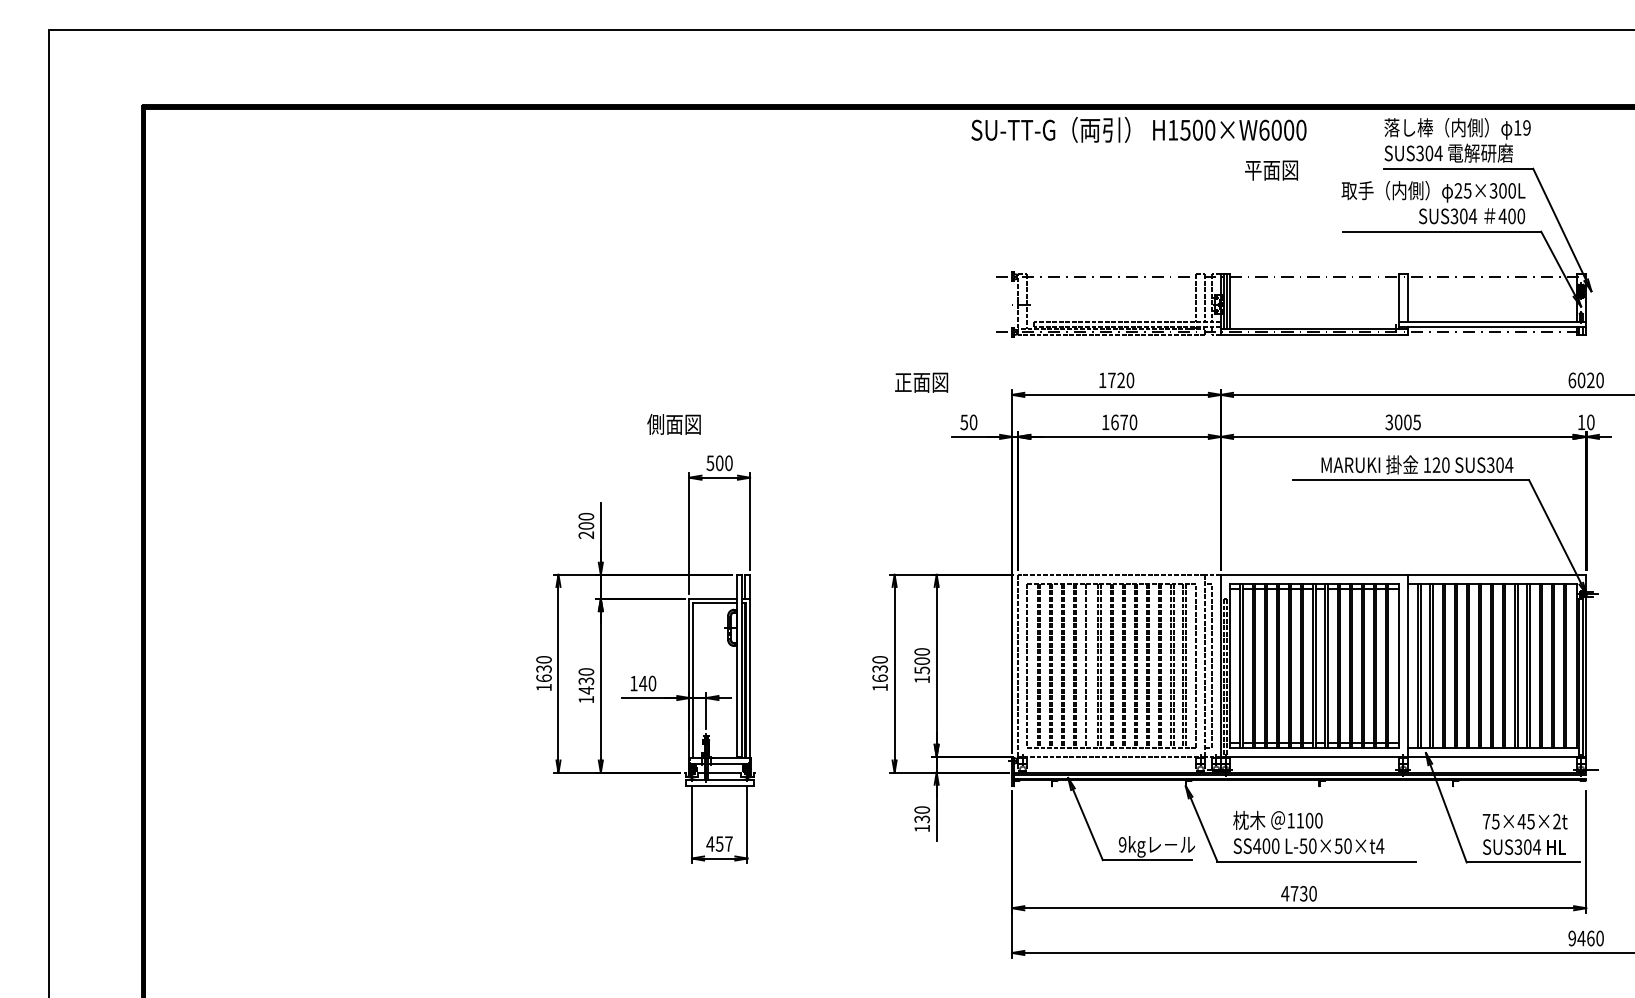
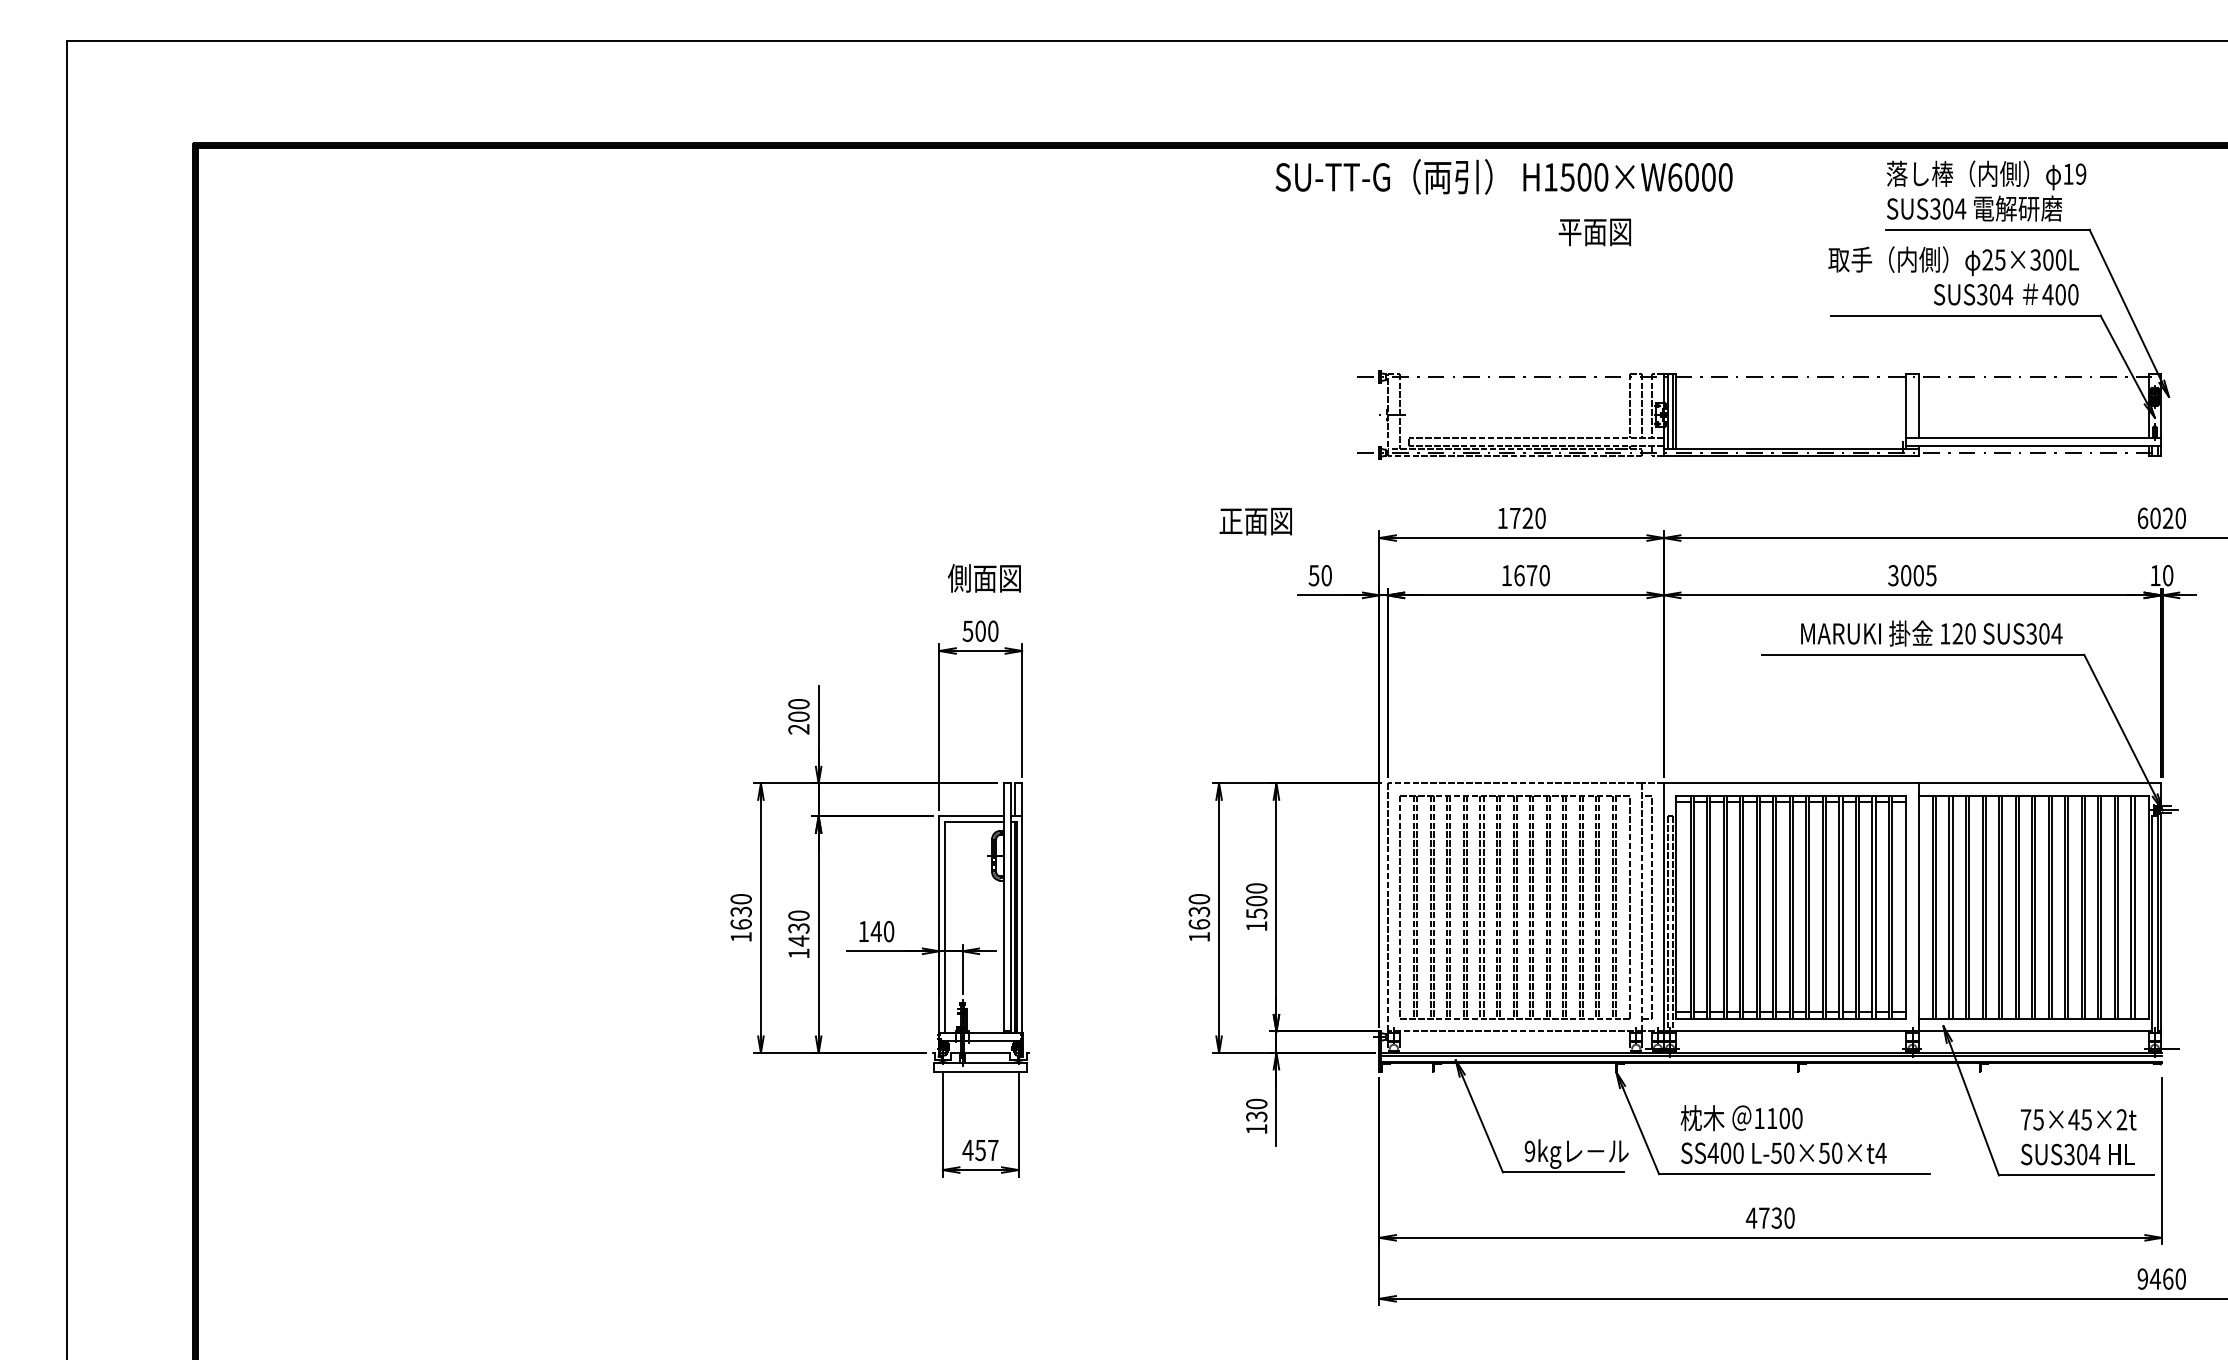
text: (1138, 129) -> (1503, 176), moved
text: (1271, 170) -> (1594, 232), moved
text: (674, 424) -> (984, 578), moved
line: (1088, 665) -> (1483, 907), added

